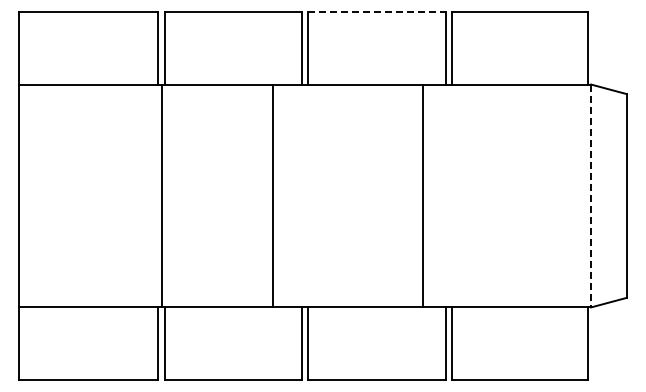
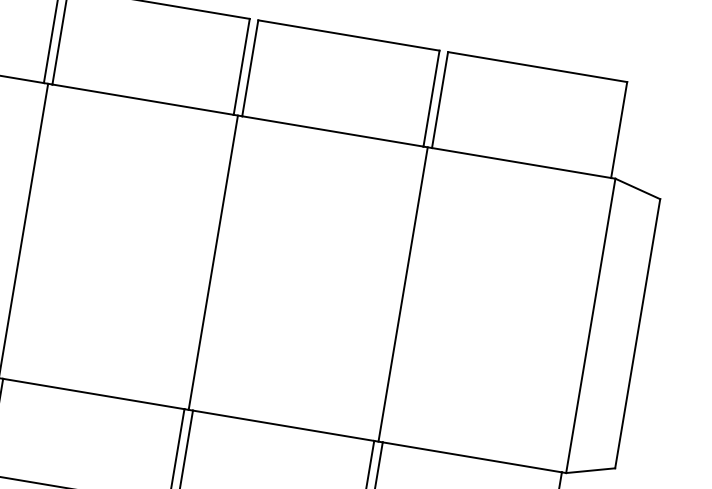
line: (377, 11) -> (349, 35), dashed -> solid
line: (273, 195) -> (213, 262), moved
line: (422, 195) -> (402, 293), moved
line: (591, 196) -> (591, 326), dashed -> solid

